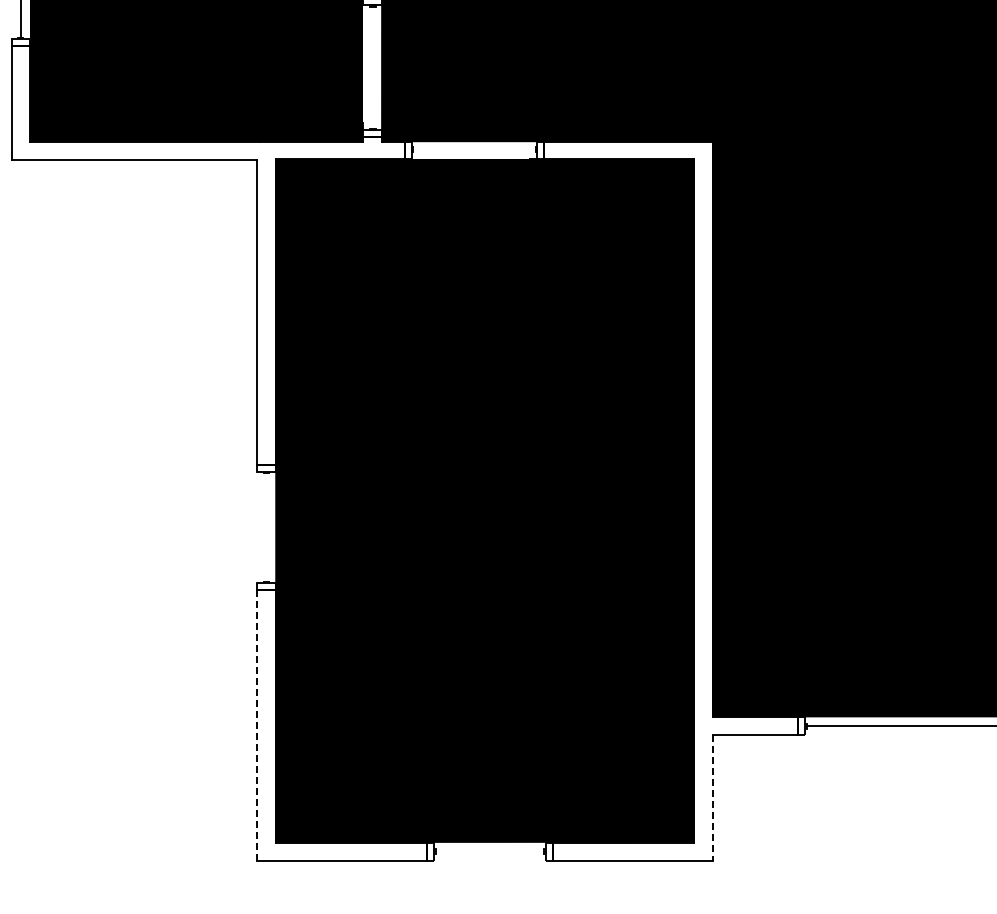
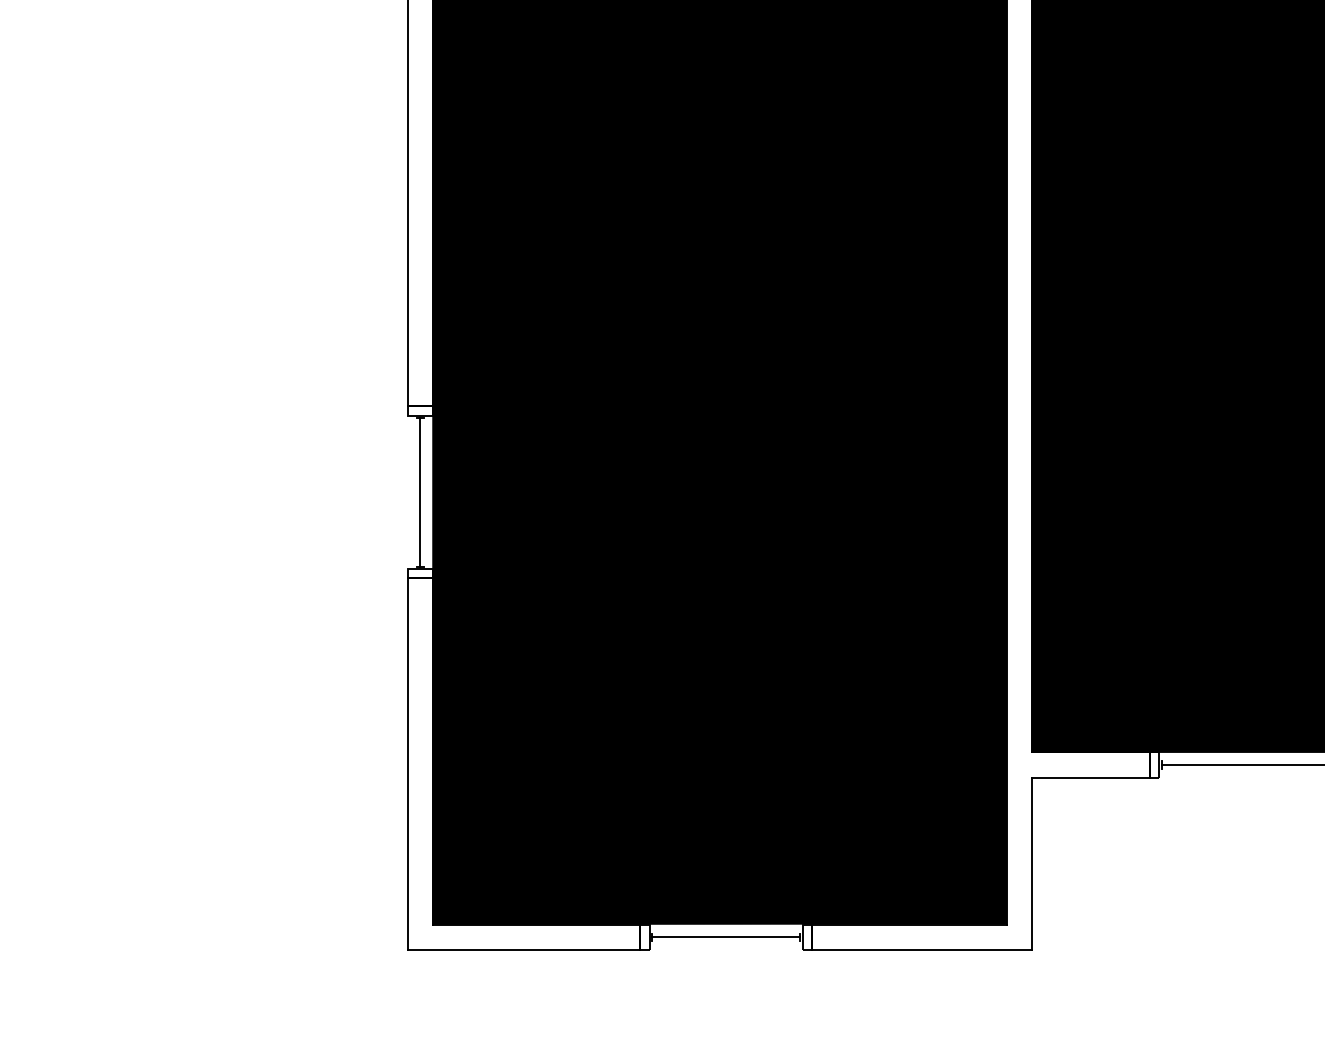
line: (266, 527) -> (420, 492), added
line: (257, 725) -> (407, 763), dashed -> solid
line: (712, 798) -> (1031, 864), dashed -> solid
line: (489, 851) -> (725, 936), added

